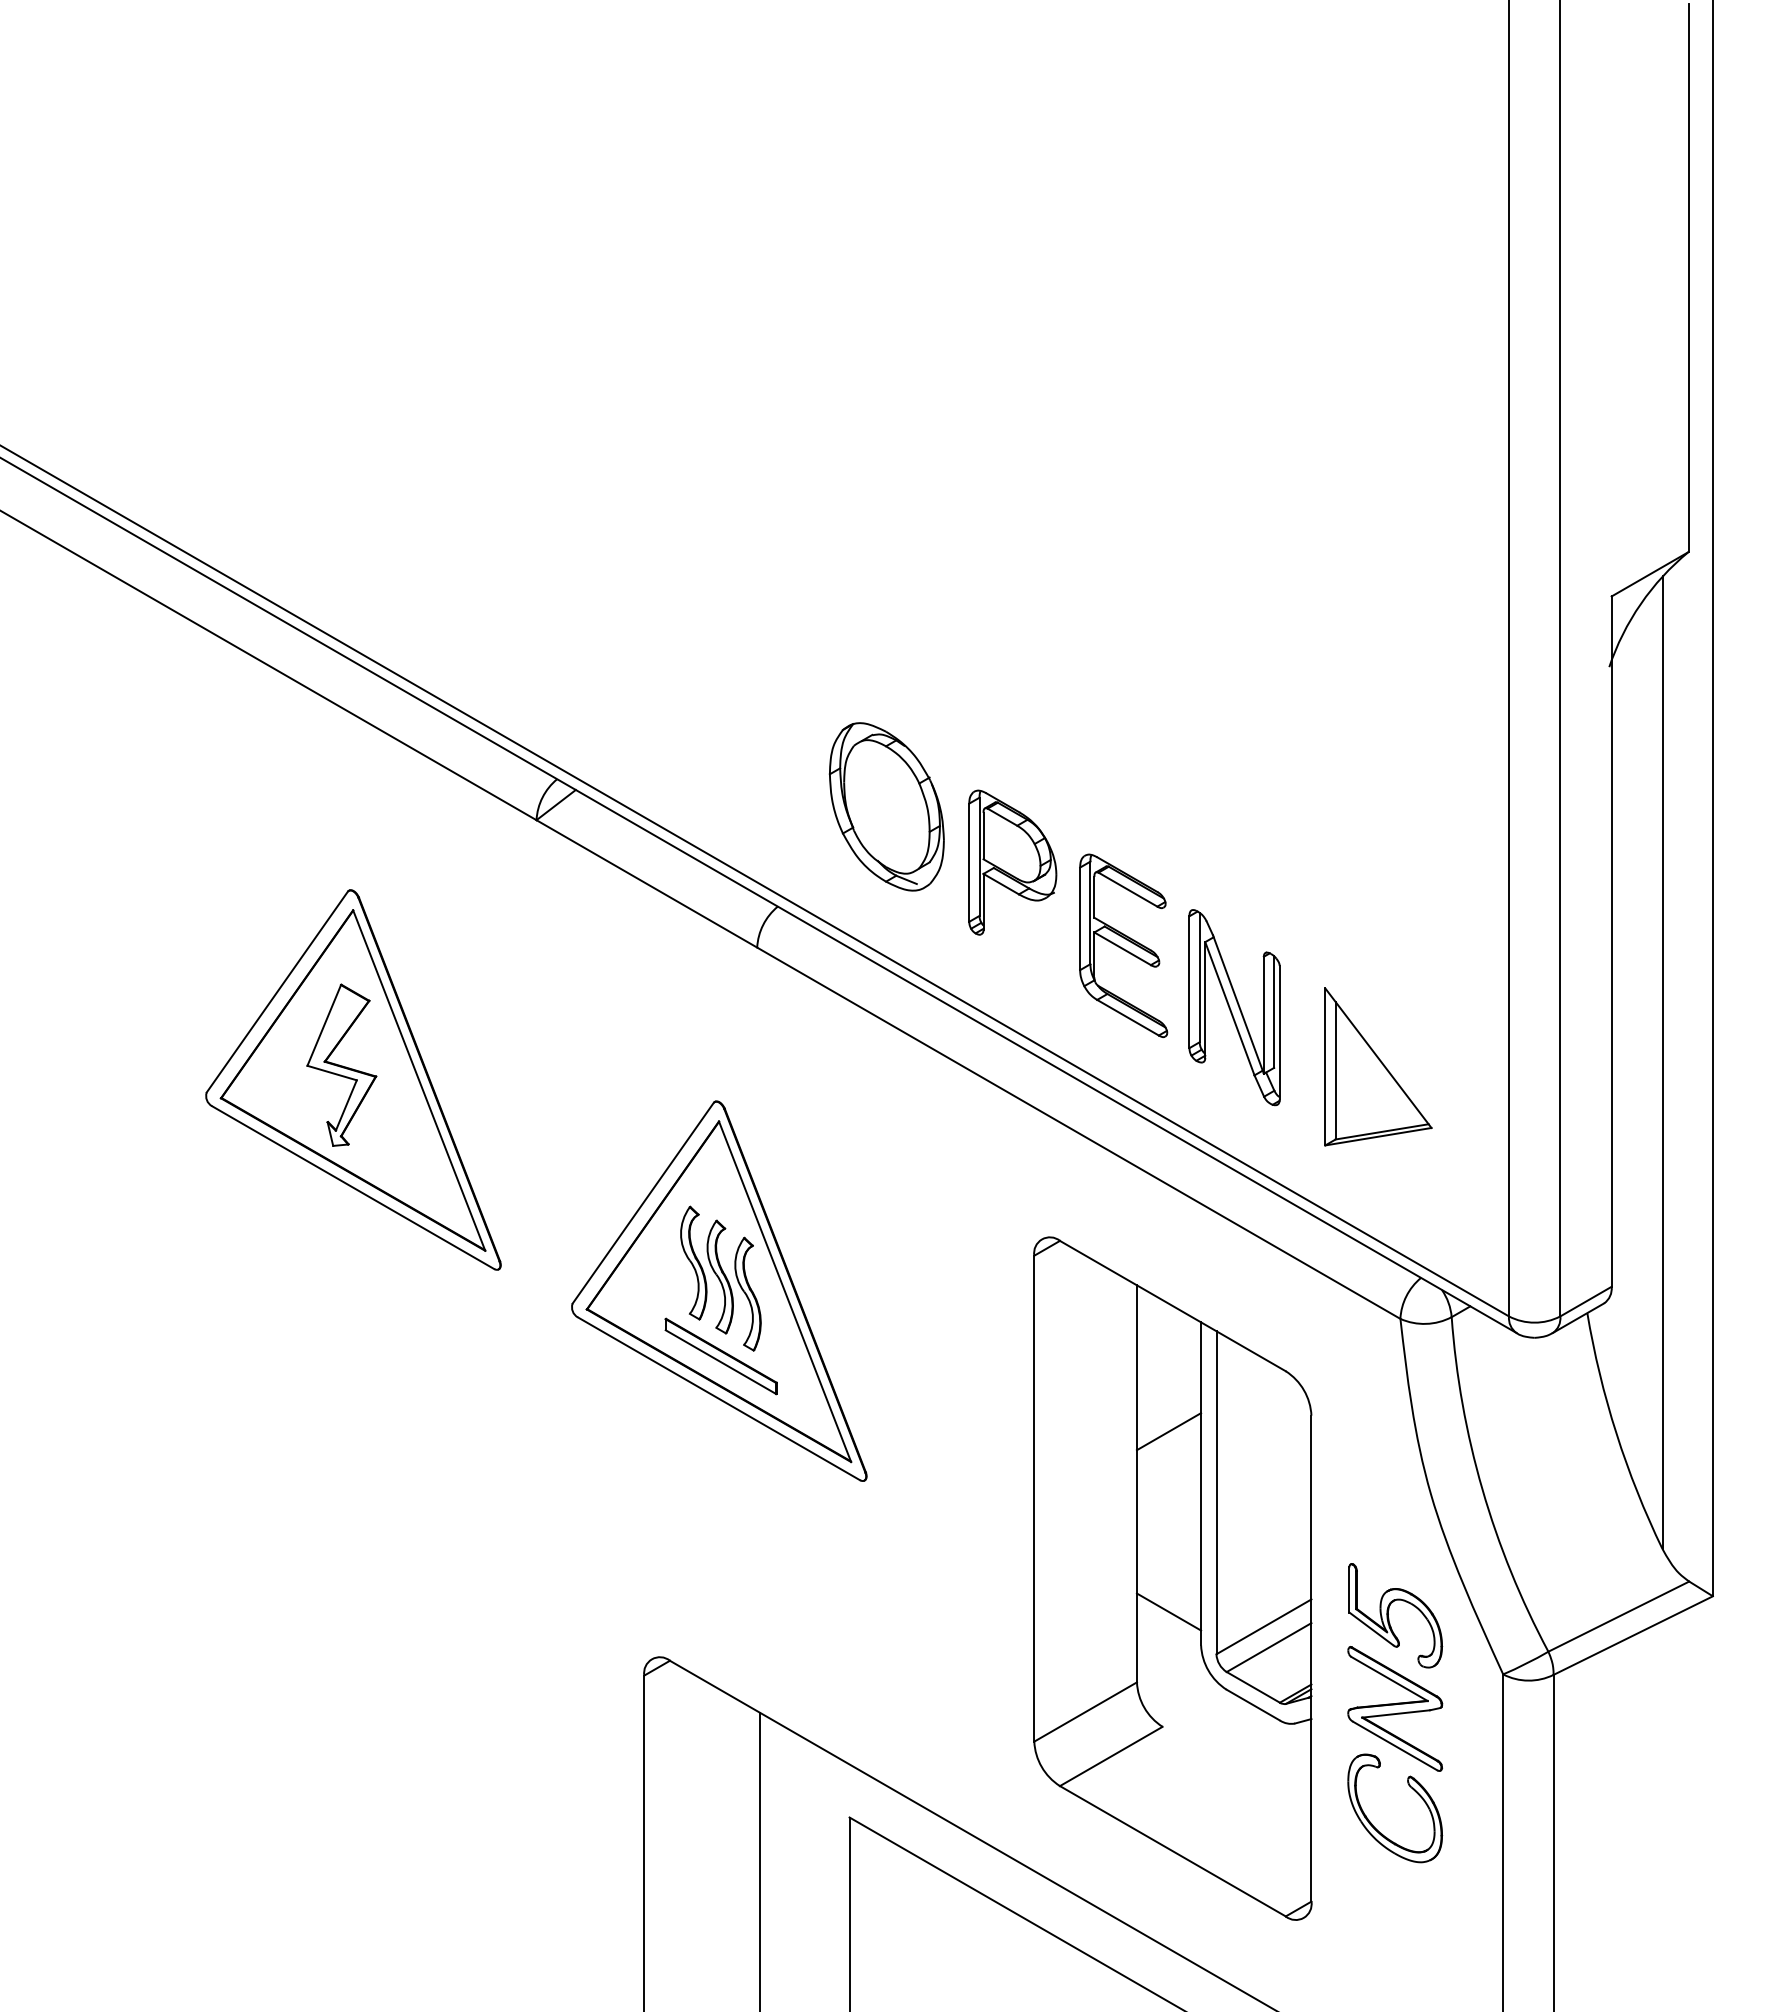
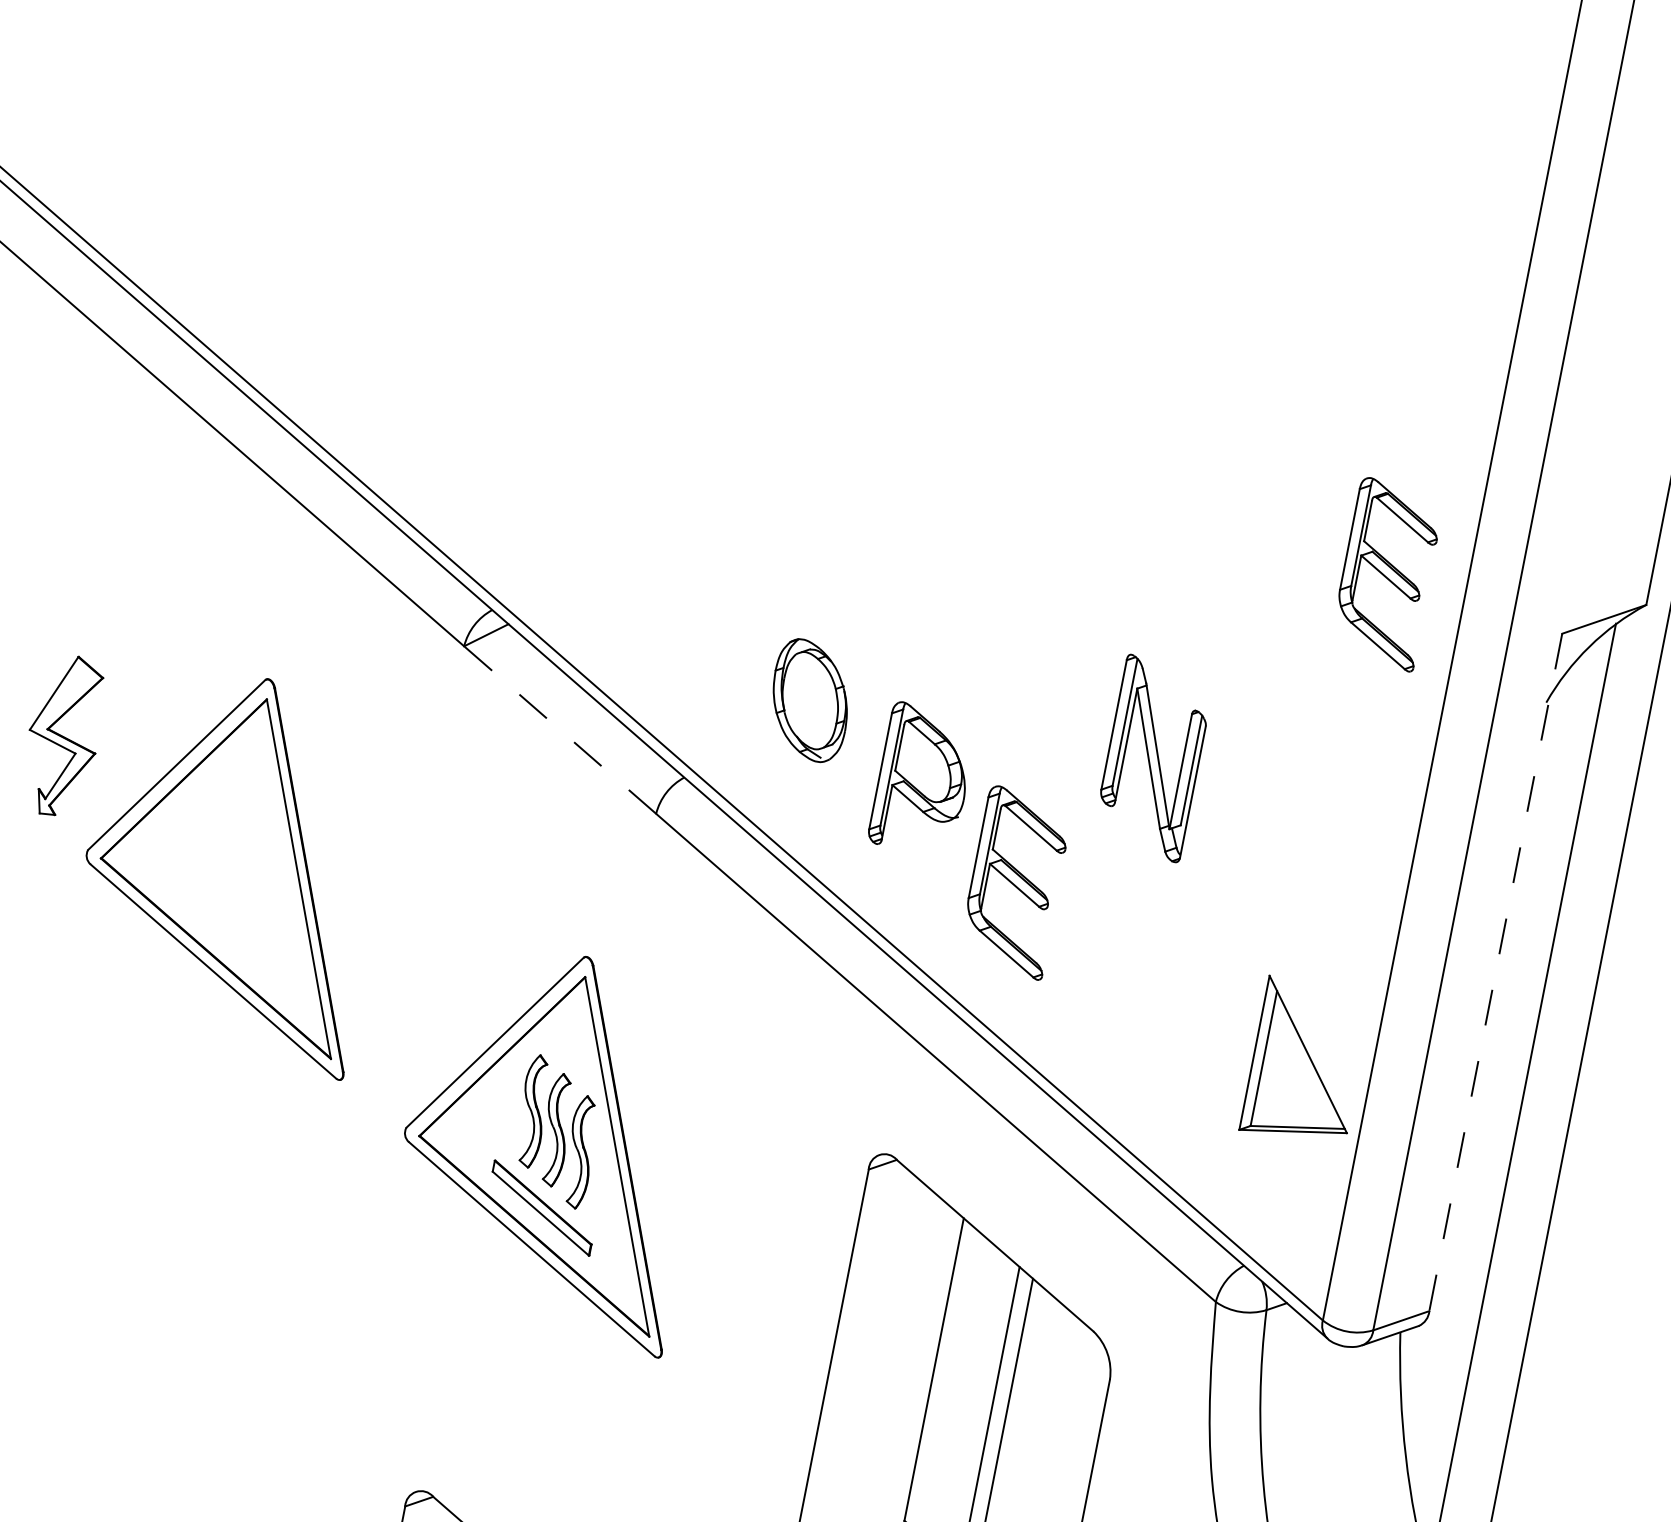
part: (1428, 571) -> (1387, 573), added
part: (886, 806) -> (810, 700), size x0.7
line: (646, 883) -> (559, 729), solid -> dashed
line: (1611, 942) -> (1495, 973), solid -> dashed
part: (1234, 1007) -> (1153, 758), moved
part: (341, 1064) -> (63, 735), moved
part: (1378, 1066) -> (1306, 1062), moved
line: (1168, 1431) -> (966, 1367), removed

